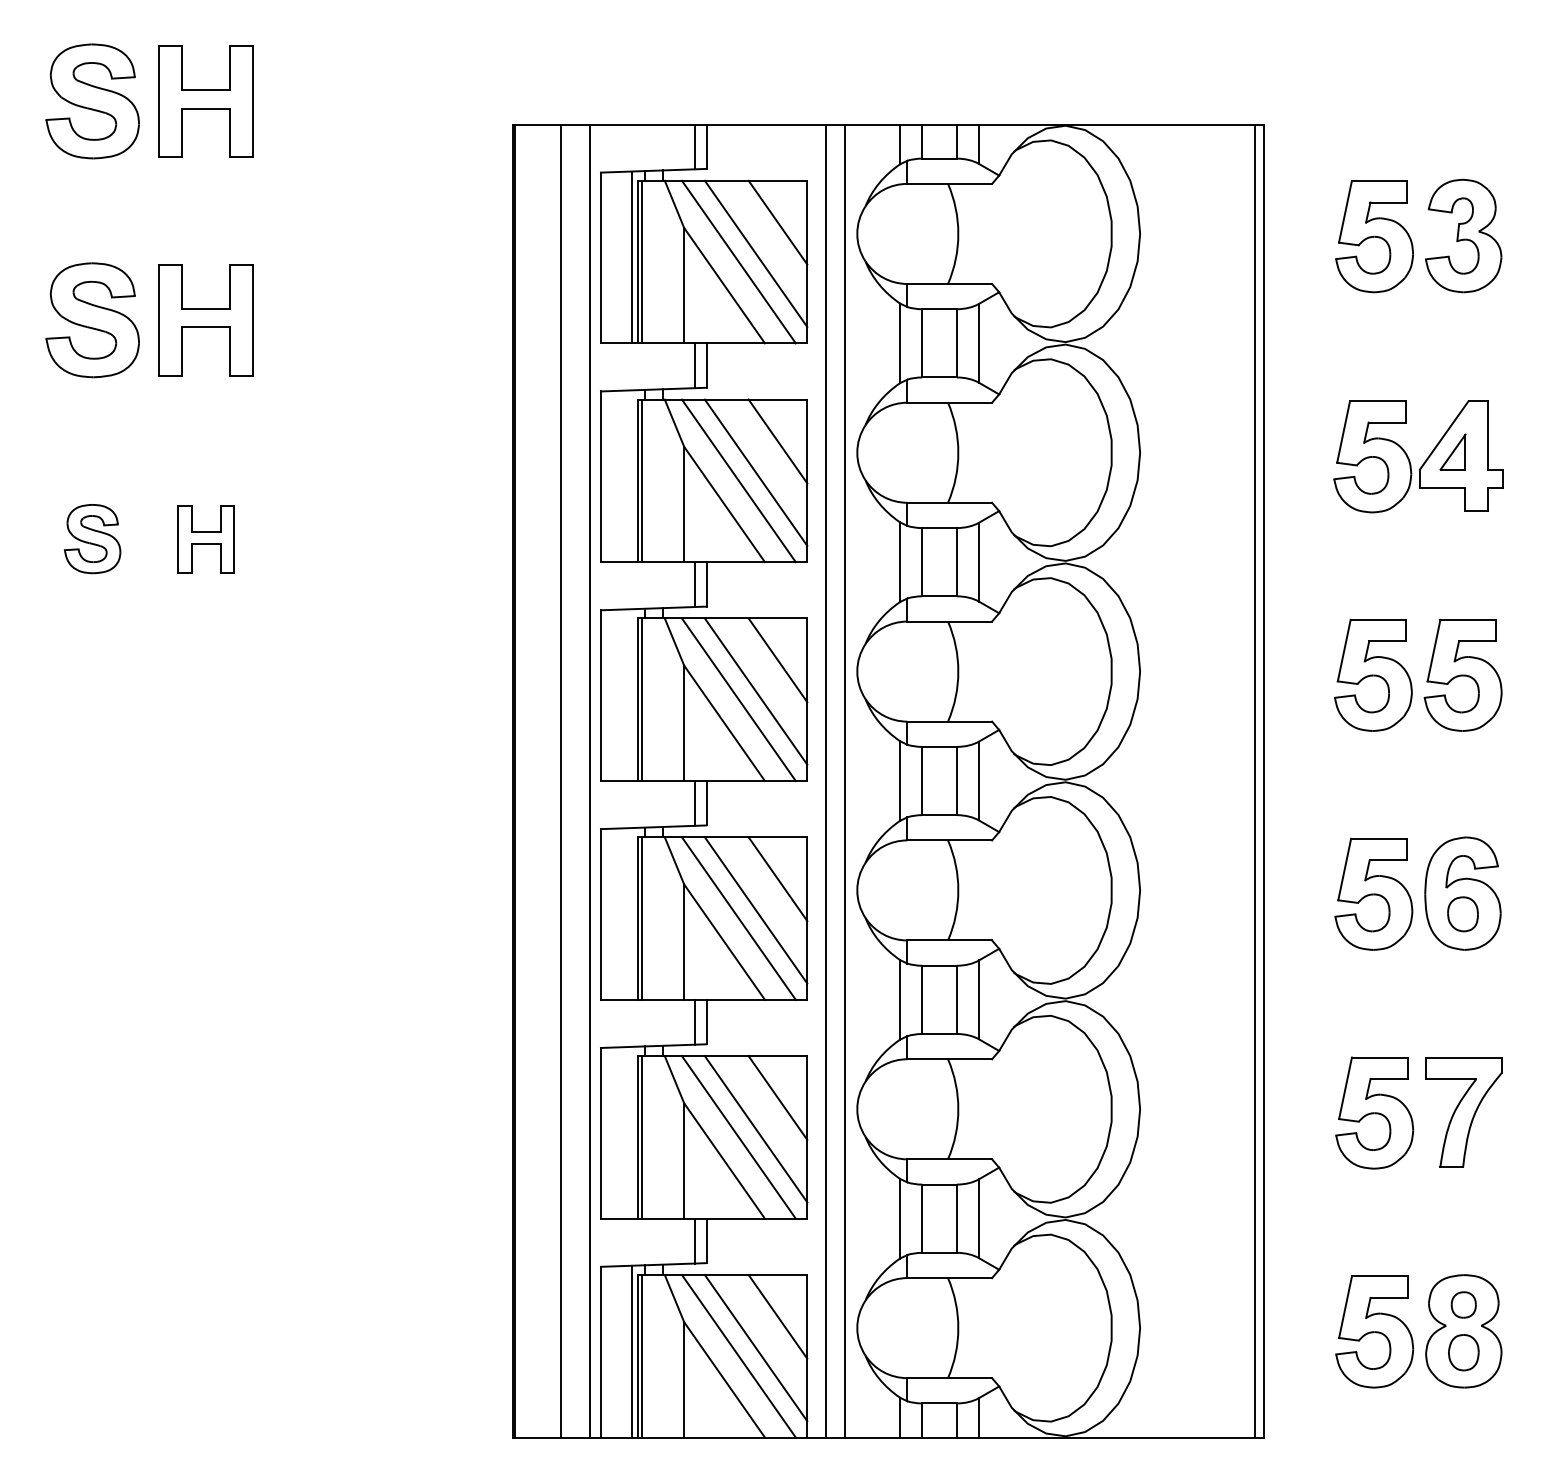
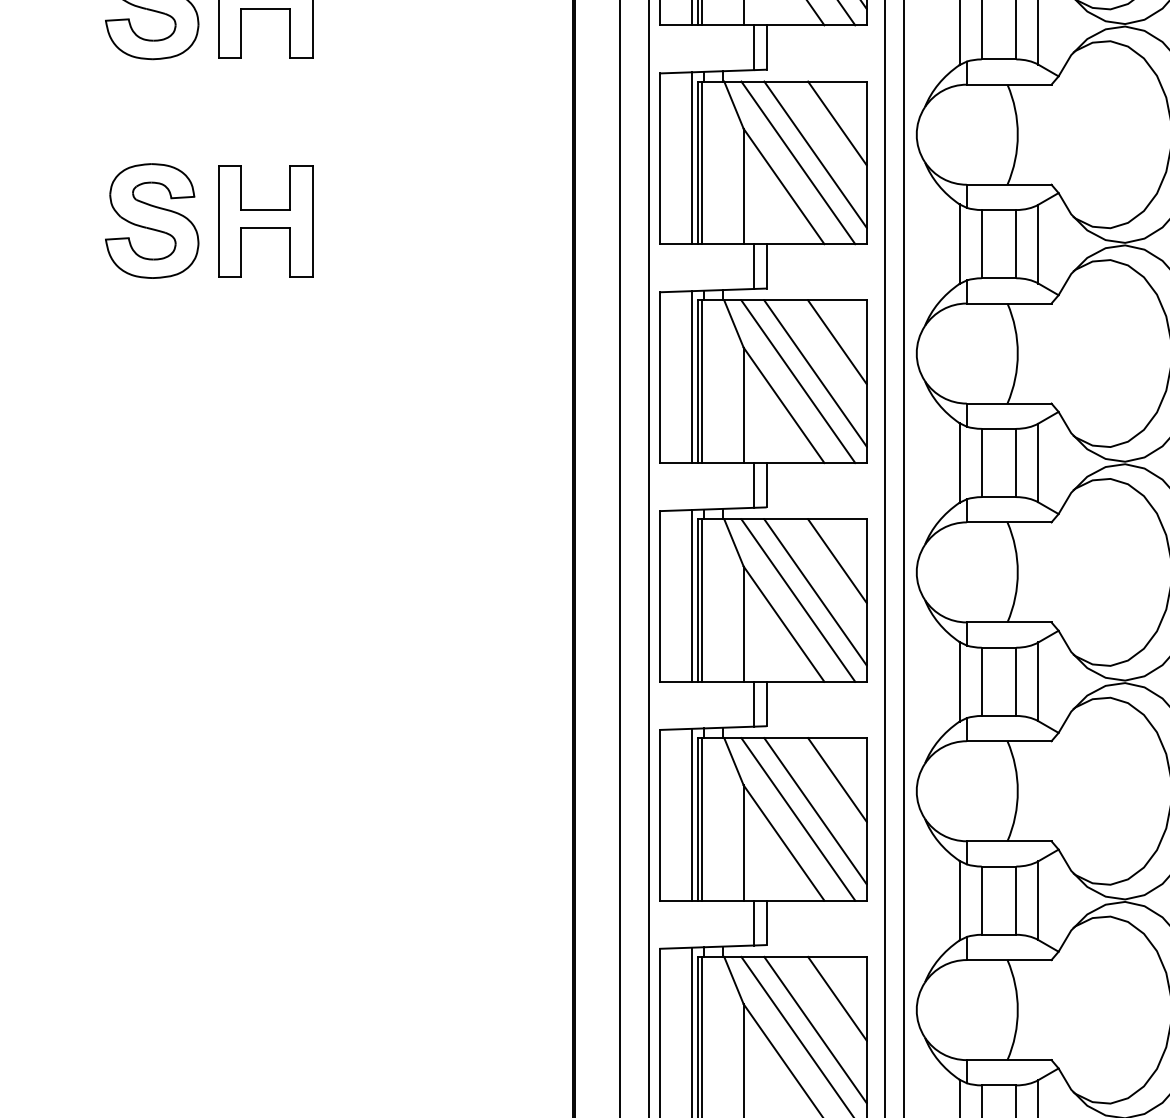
line: (632, 476) -> (691, 158), added
part: (92, 538) -> (151, 220), size x1.67
part: (205, 539) -> (264, 221), size x1.67
line: (632, 695) -> (691, 377), added
line: (632, 913) -> (691, 595), added
line: (632, 1132) -> (691, 814), added

